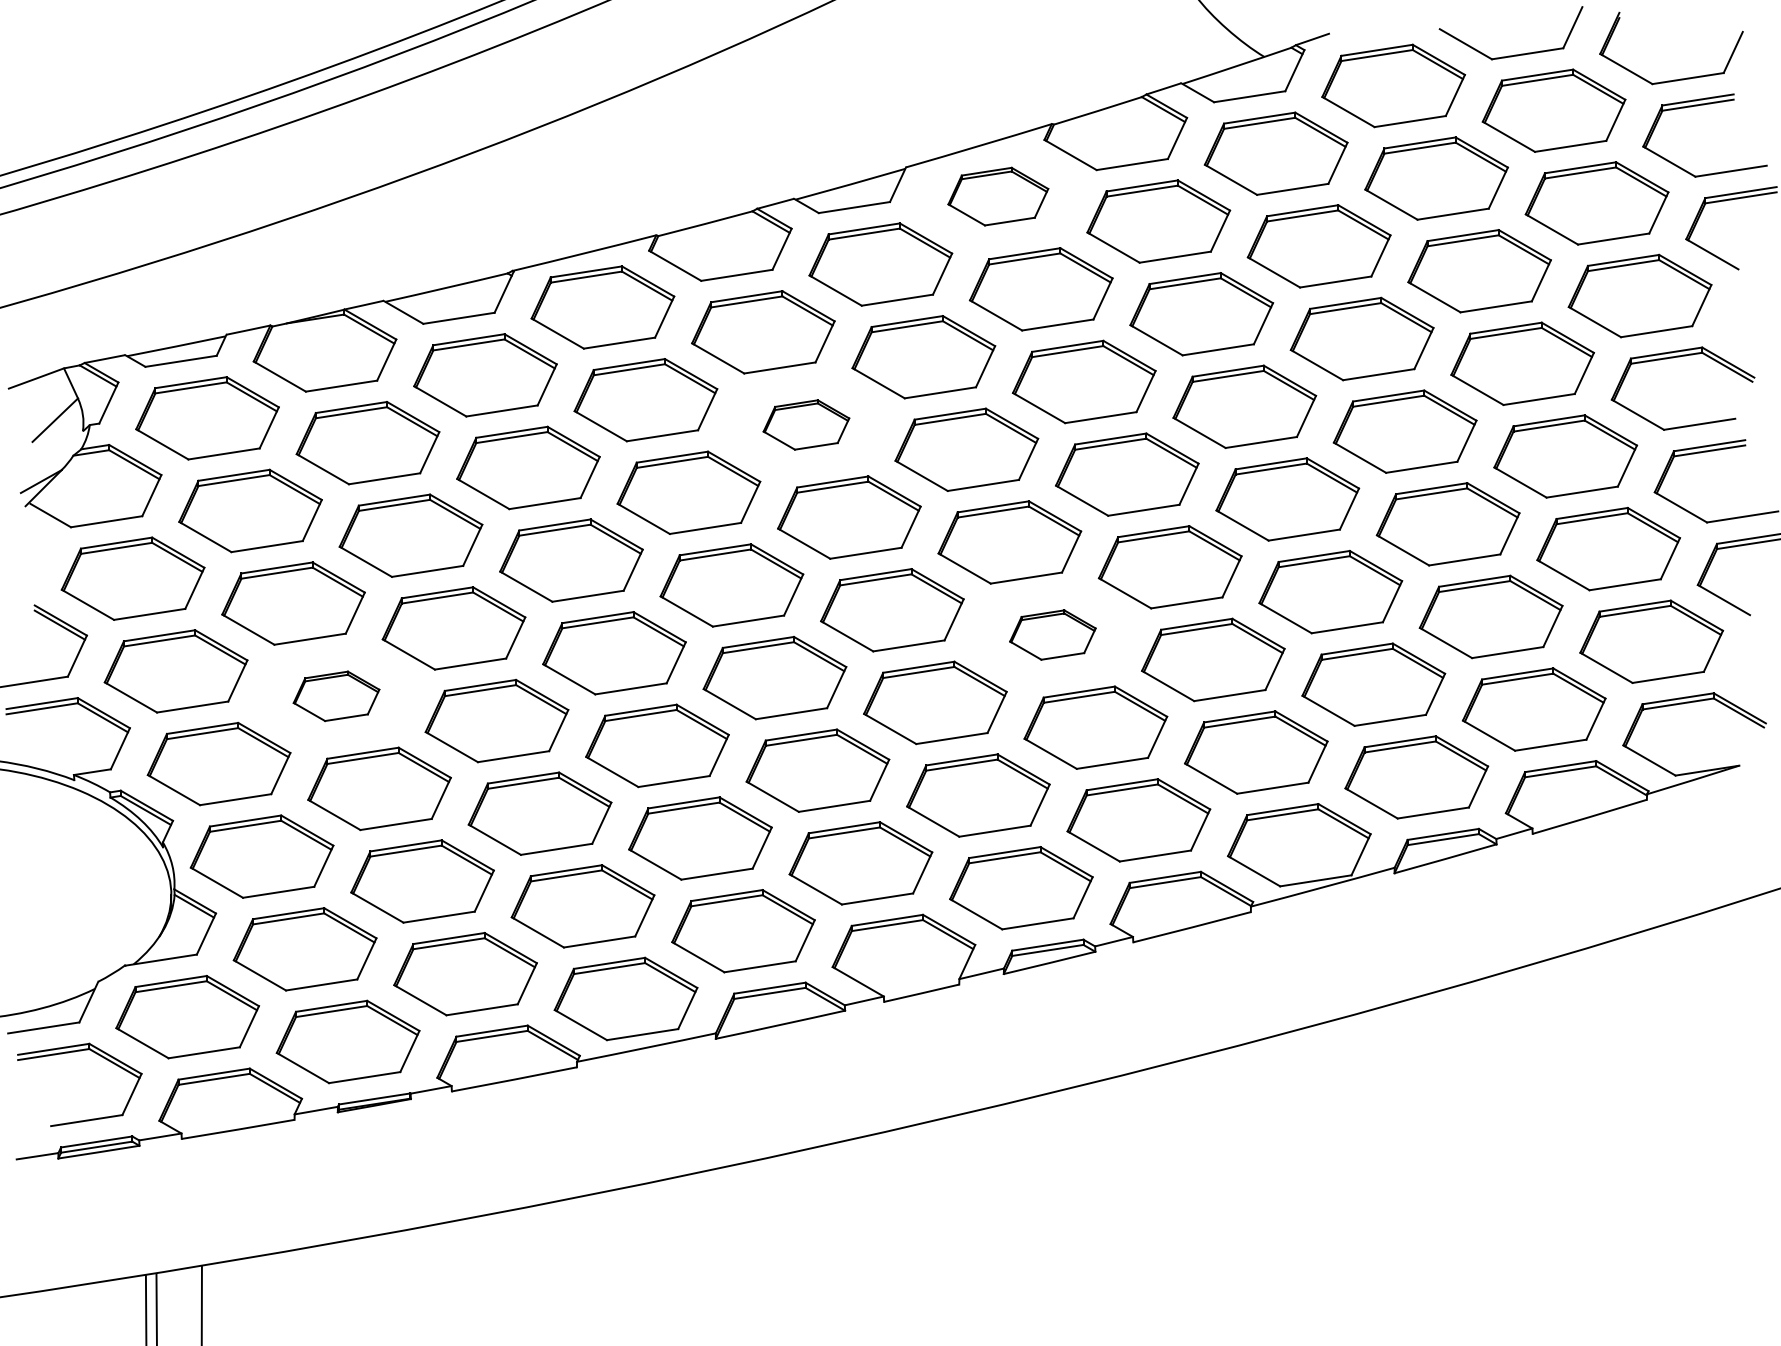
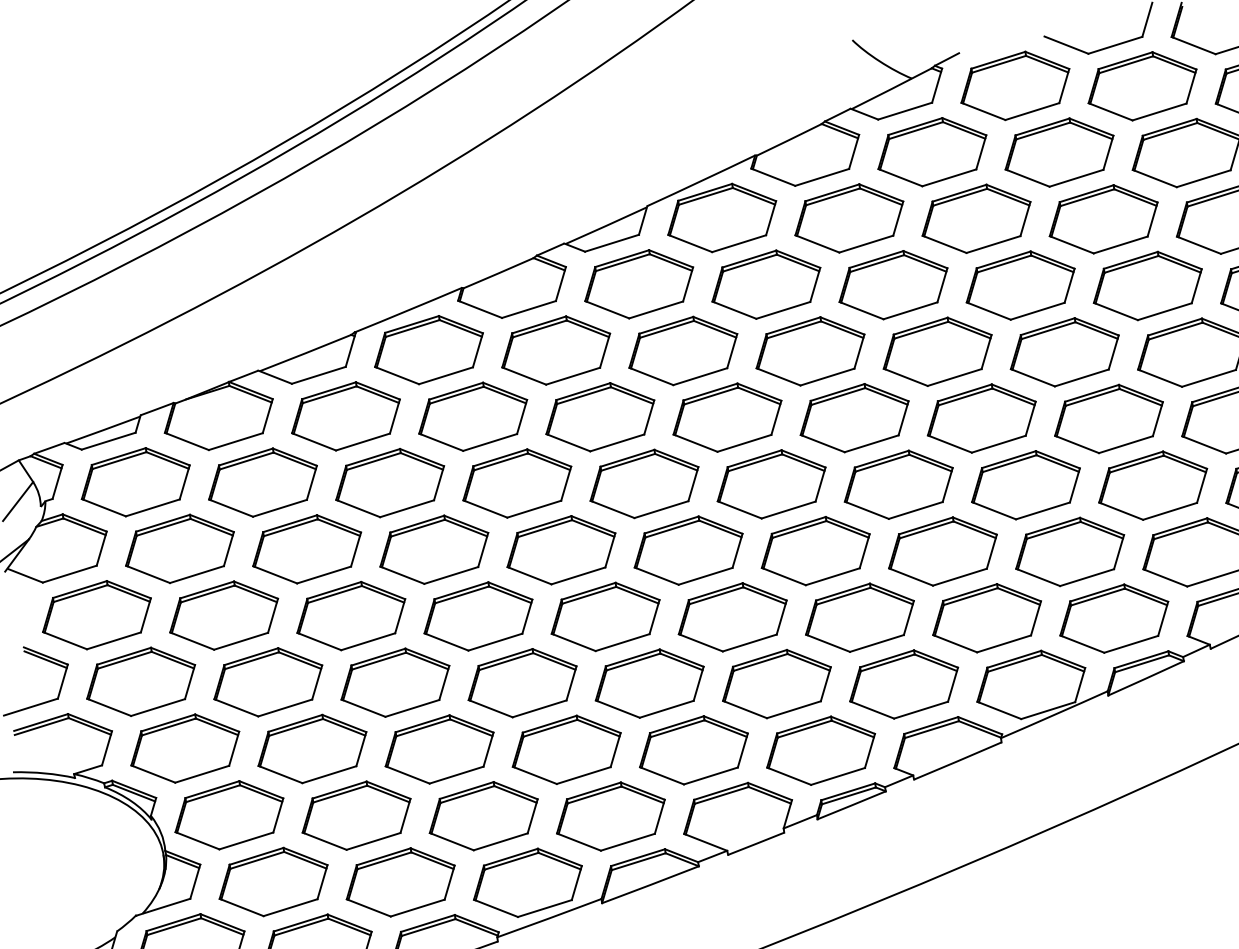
part: (998, 196) -> (722, 217), size x1.43
part: (806, 424) -> (600, 416), size x1.67
part: (1052, 634) -> (815, 550), size x1.67
part: (336, 696) -> (268, 682), size x1.67

